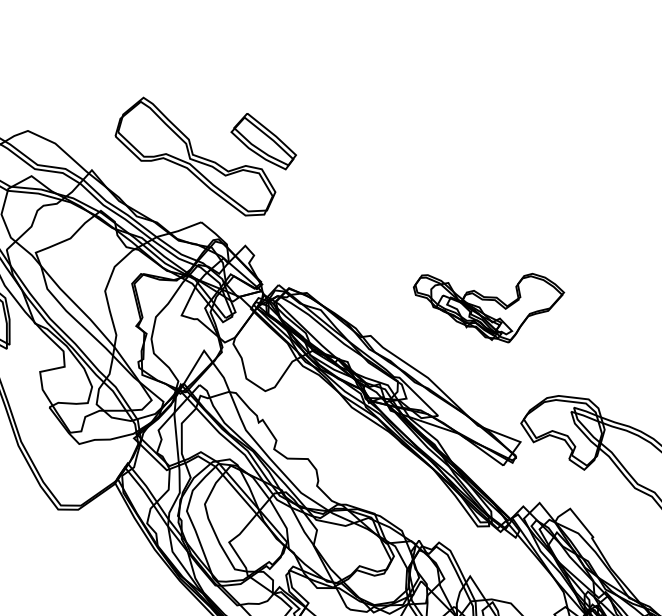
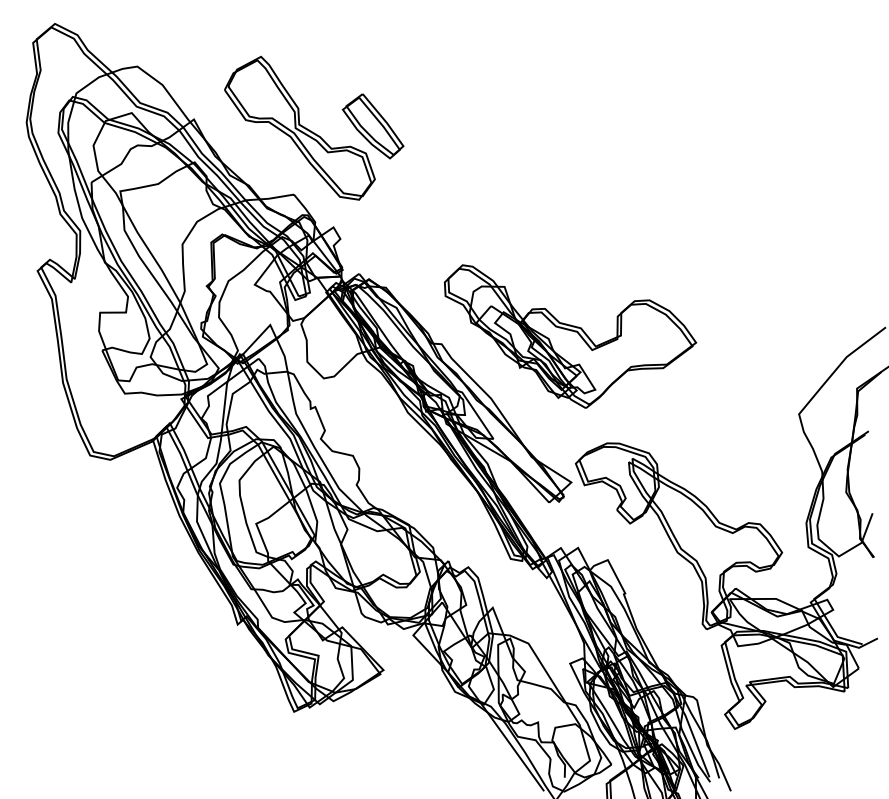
part: (491, 303) -> (570, 336), size x1.67

